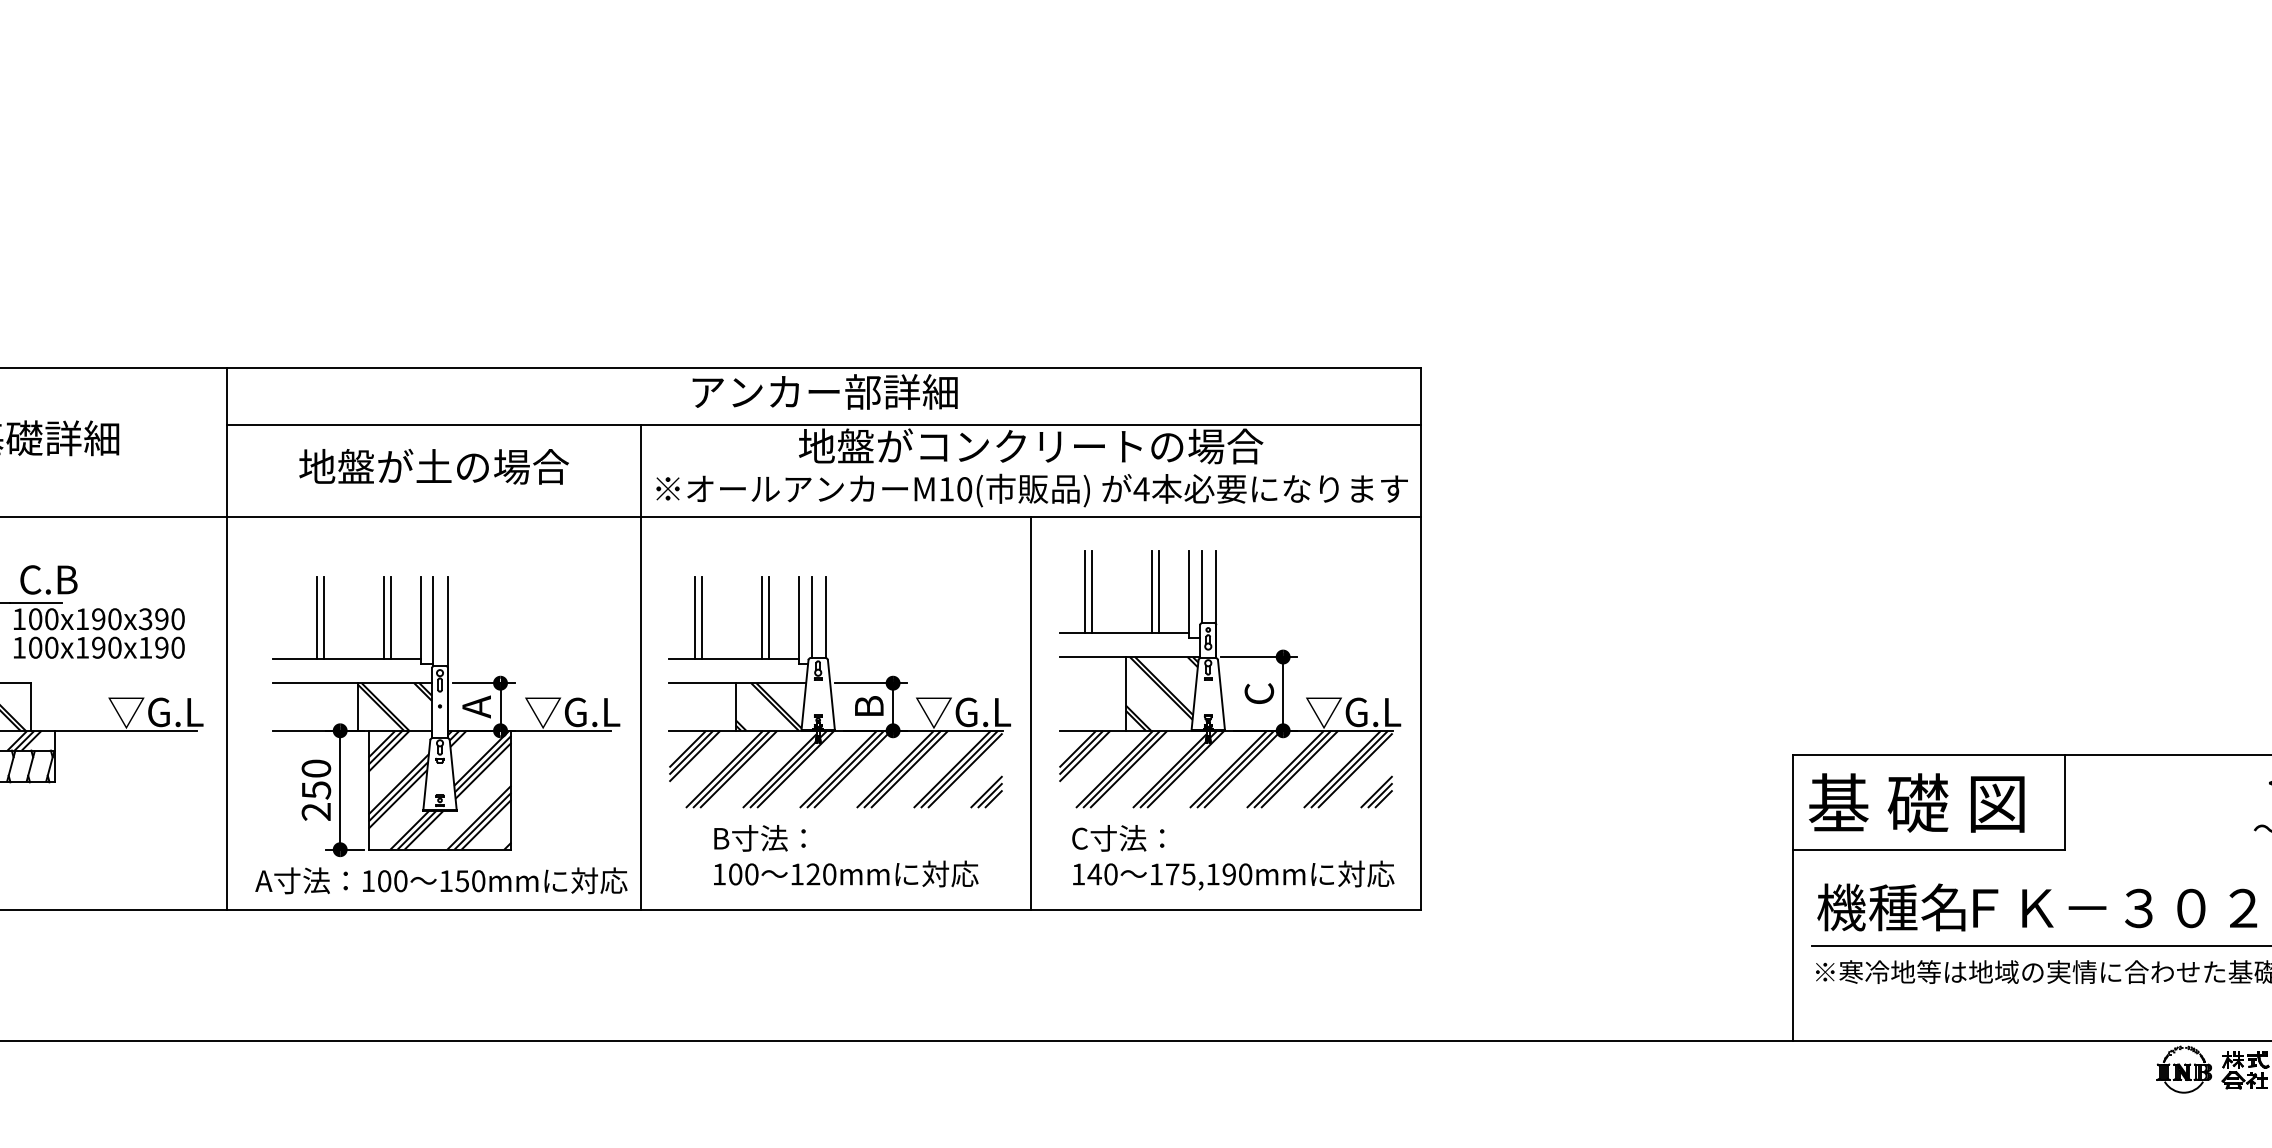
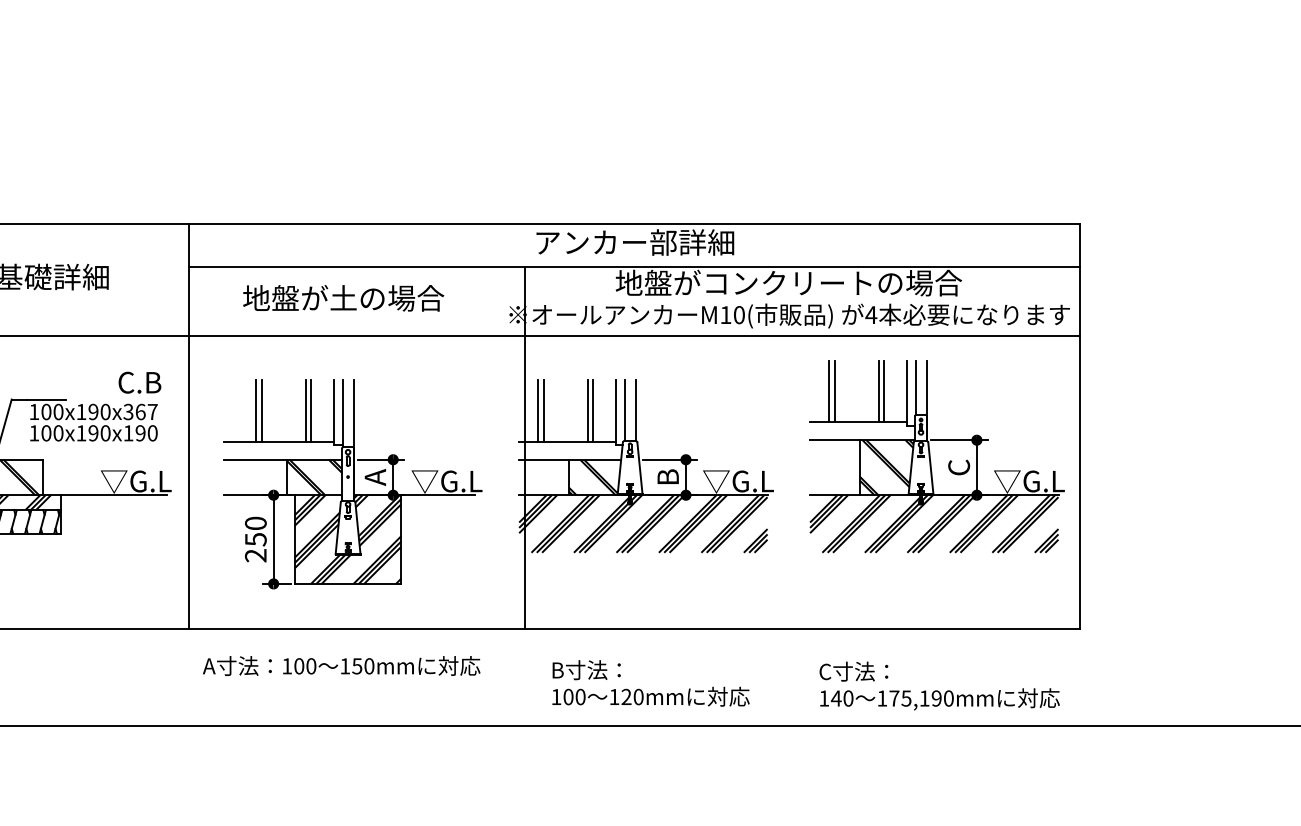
text: (48, 579) -> (139, 382), moved
text: (169, 619) -> (146, 412), 100x190x390 -> 100x190x367
line: (641, 666) -> (525, 447), moved
line: (1031, 713) -> (789, 482), removed
text: (846, 856) -> (651, 683), moved
text: (1233, 857) -> (939, 685), moved
text: (441, 880) -> (341, 665), moved

